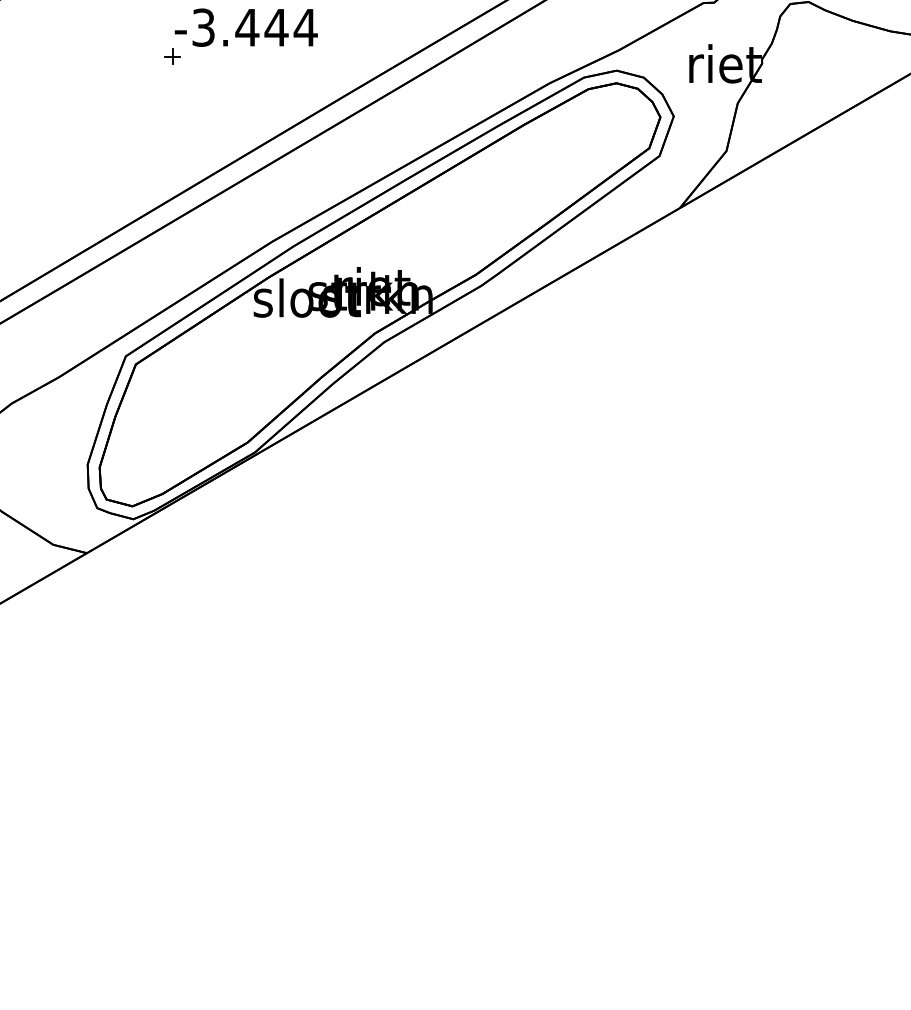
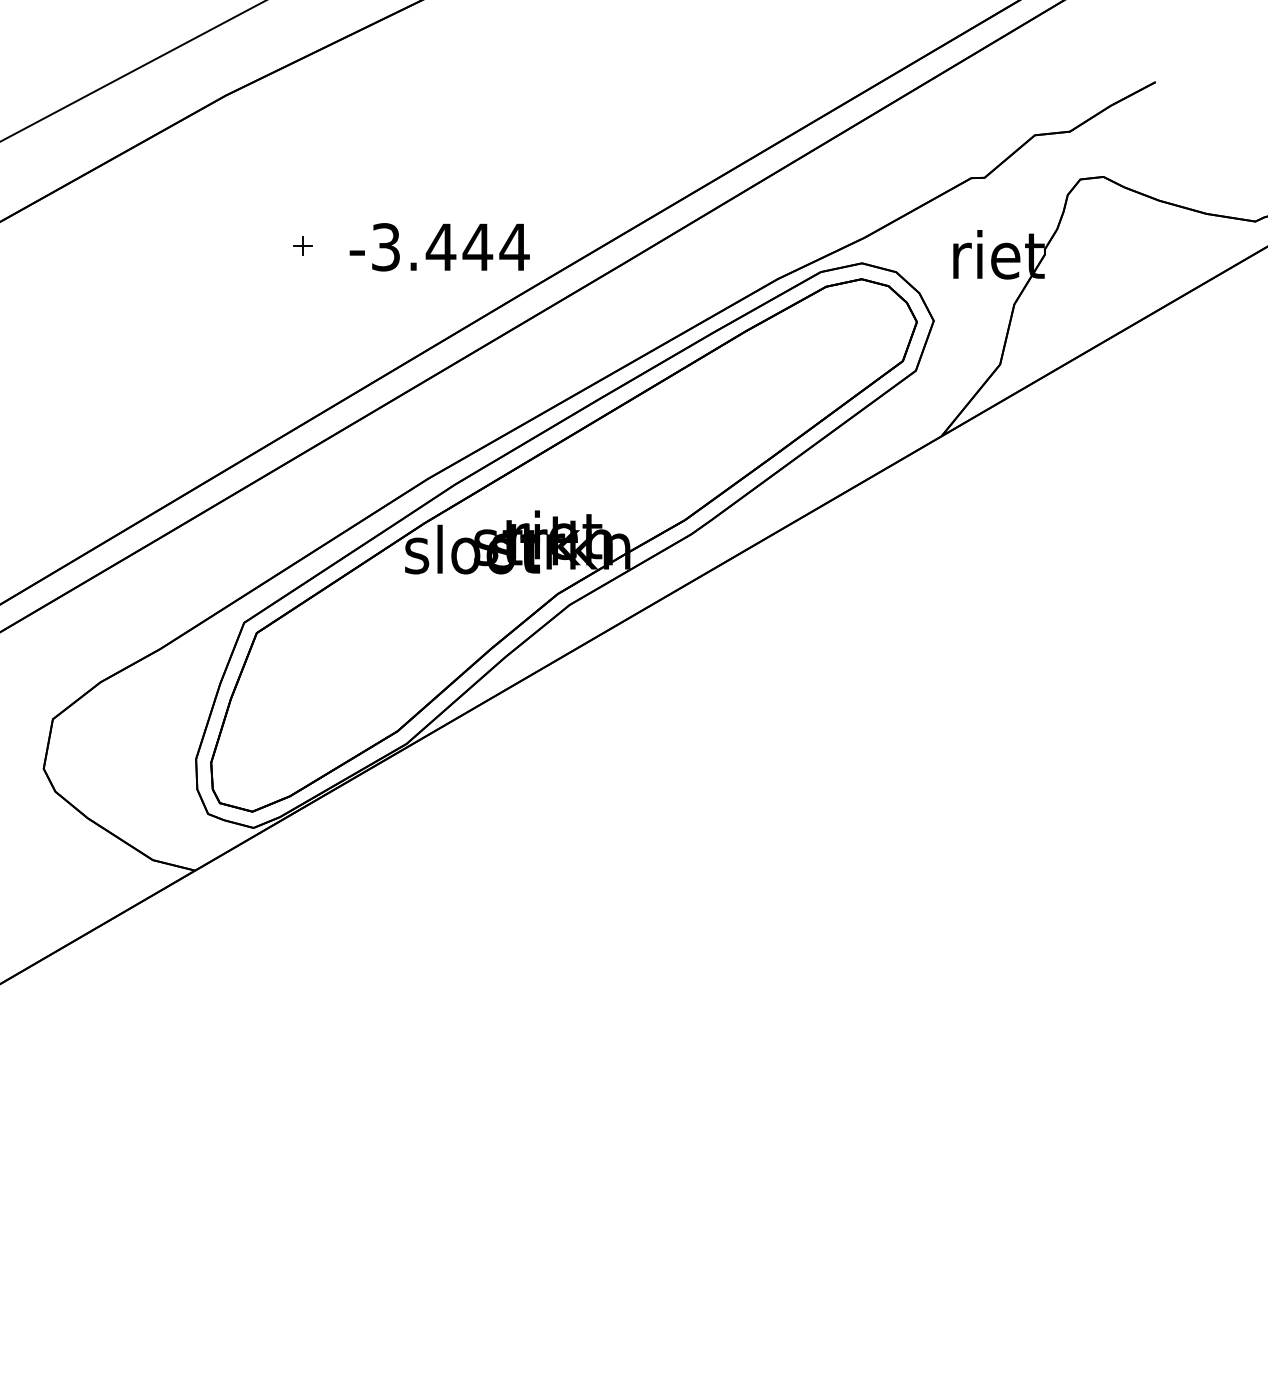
text: (246, 27) -> (439, 247), moved

